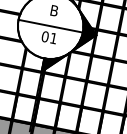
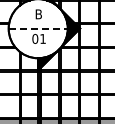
line: (51, 26) -> (38, 28), solid -> dashed

